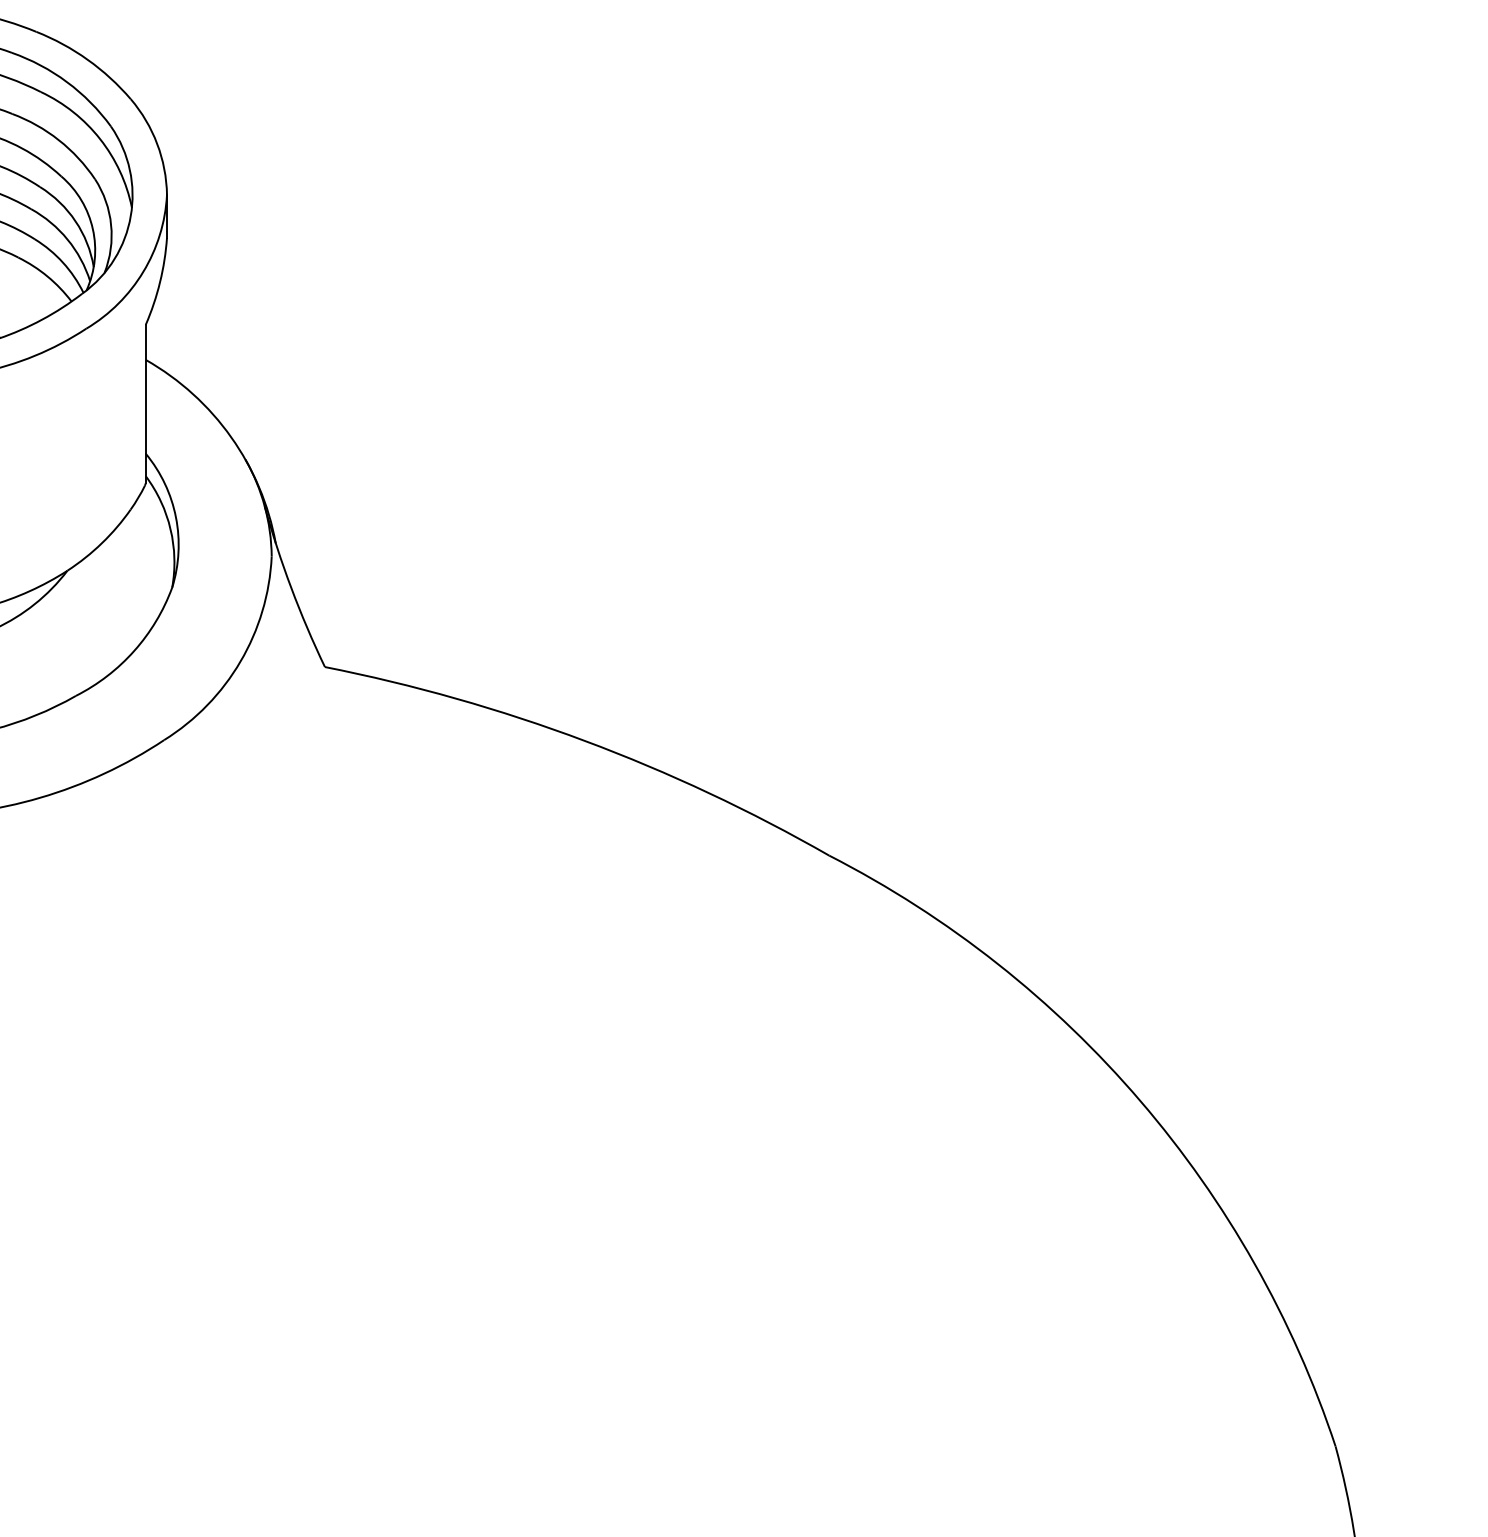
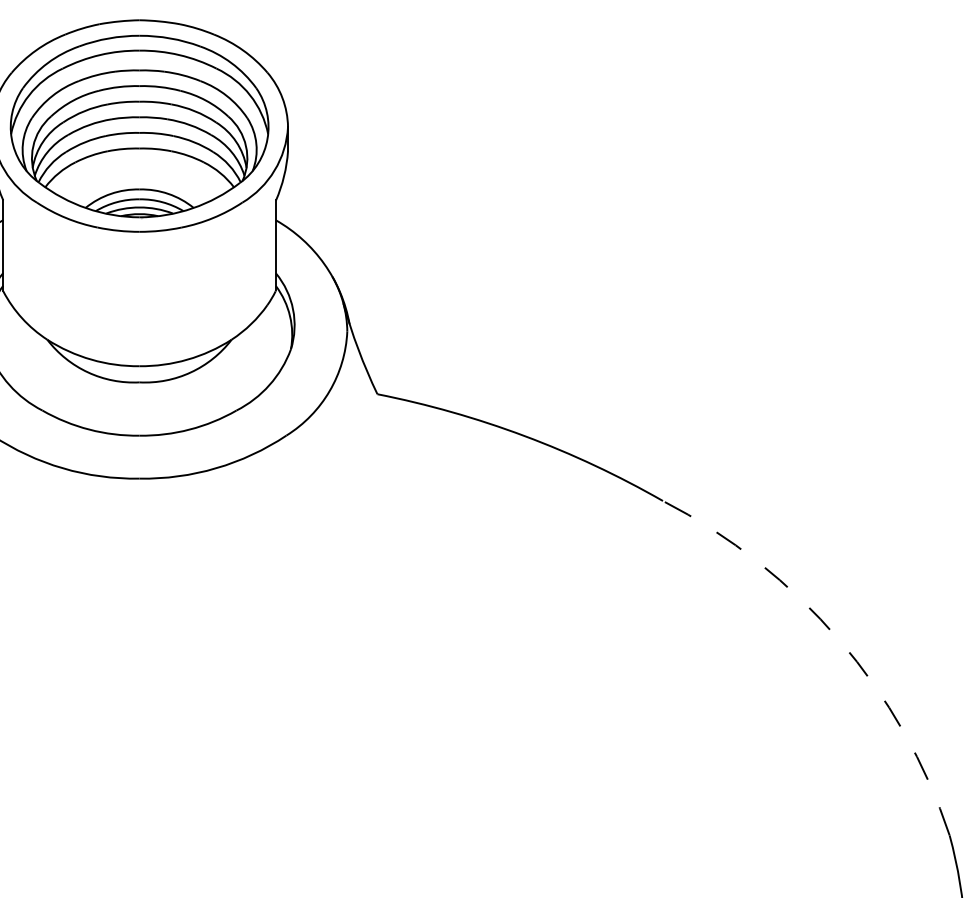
arc: (1141, 1101) -> (839, 640), solid -> dashed

